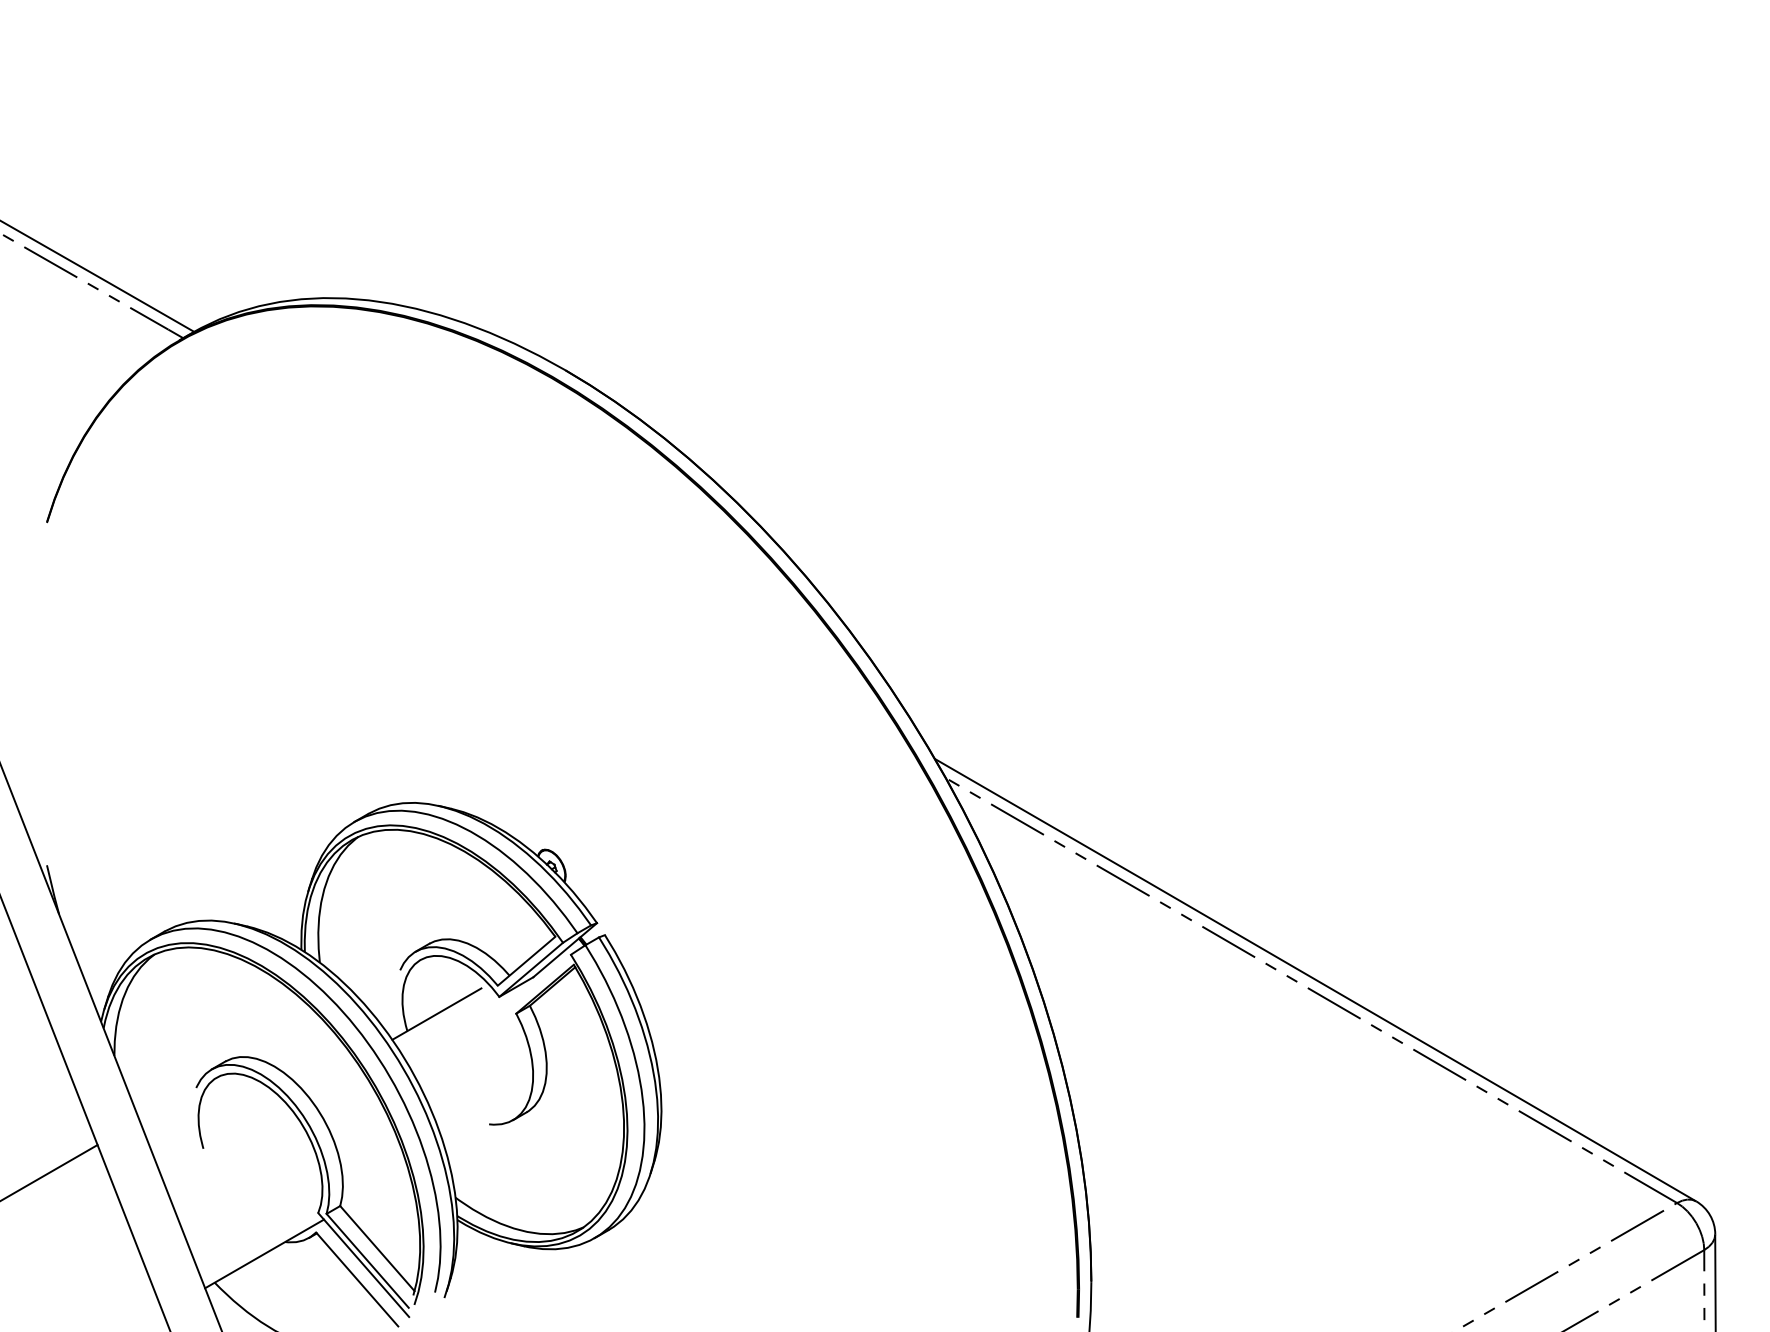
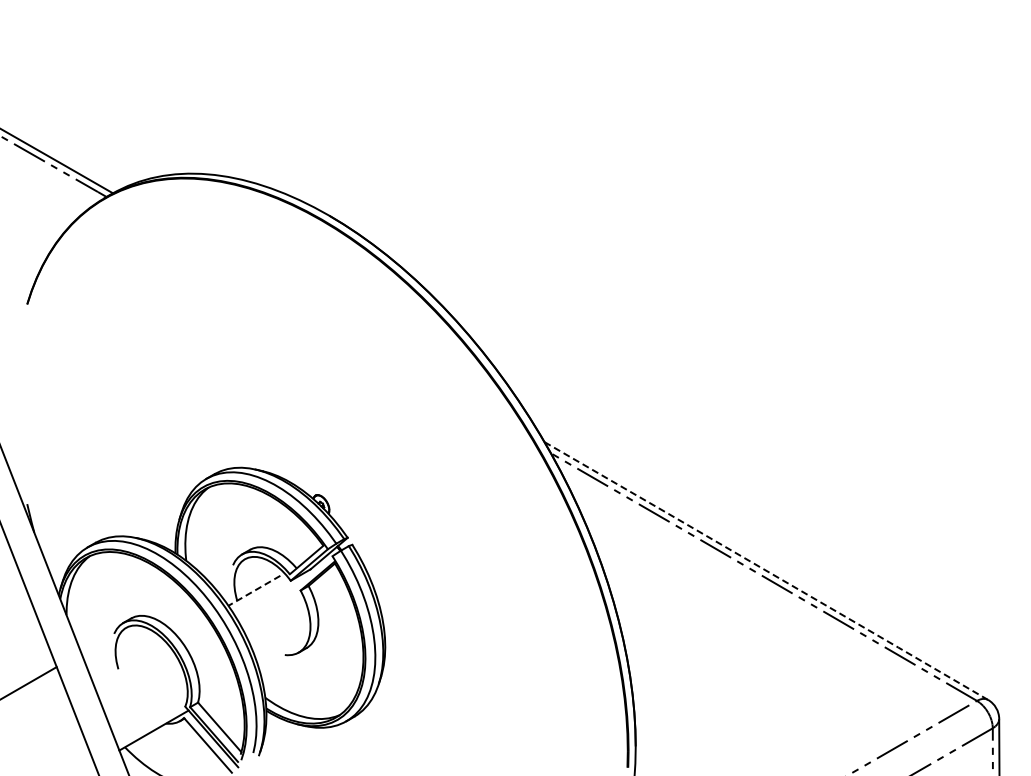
line: (1315, 979) -> (766, 570), solid -> dashed
line: (437, 1013) -> (254, 590), solid -> dashed

